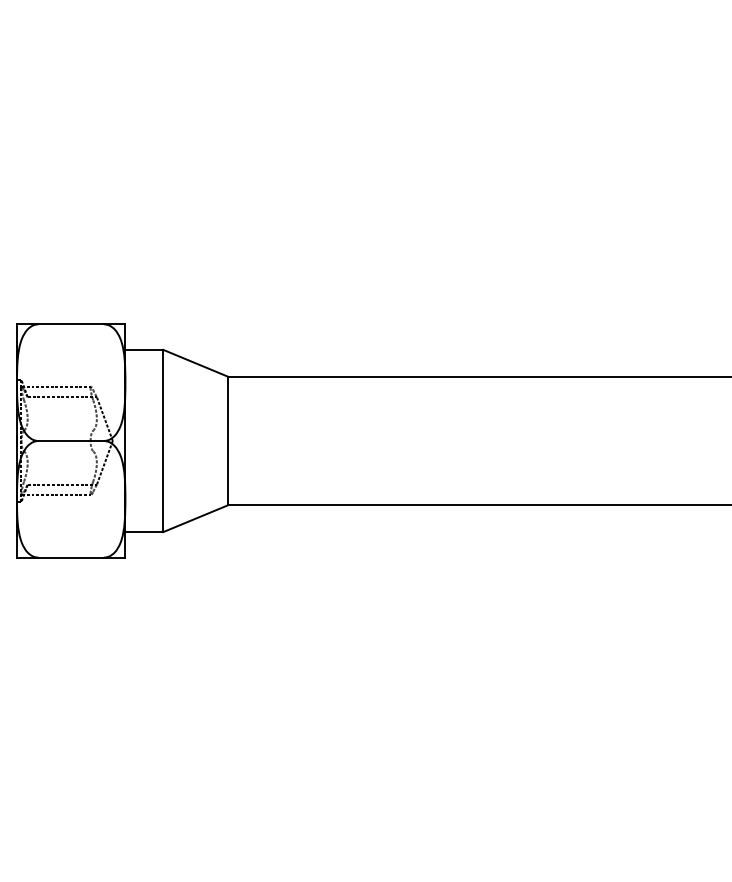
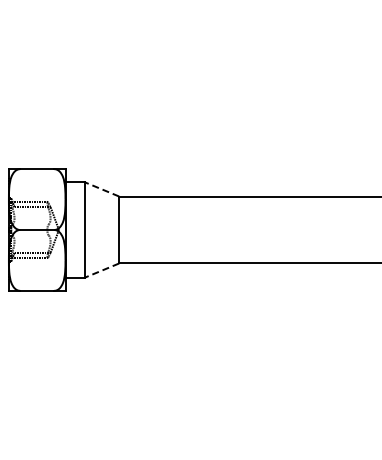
line: (194, 363) -> (101, 189), solid -> dashed
line: (194, 518) -> (101, 270), solid -> dashed

